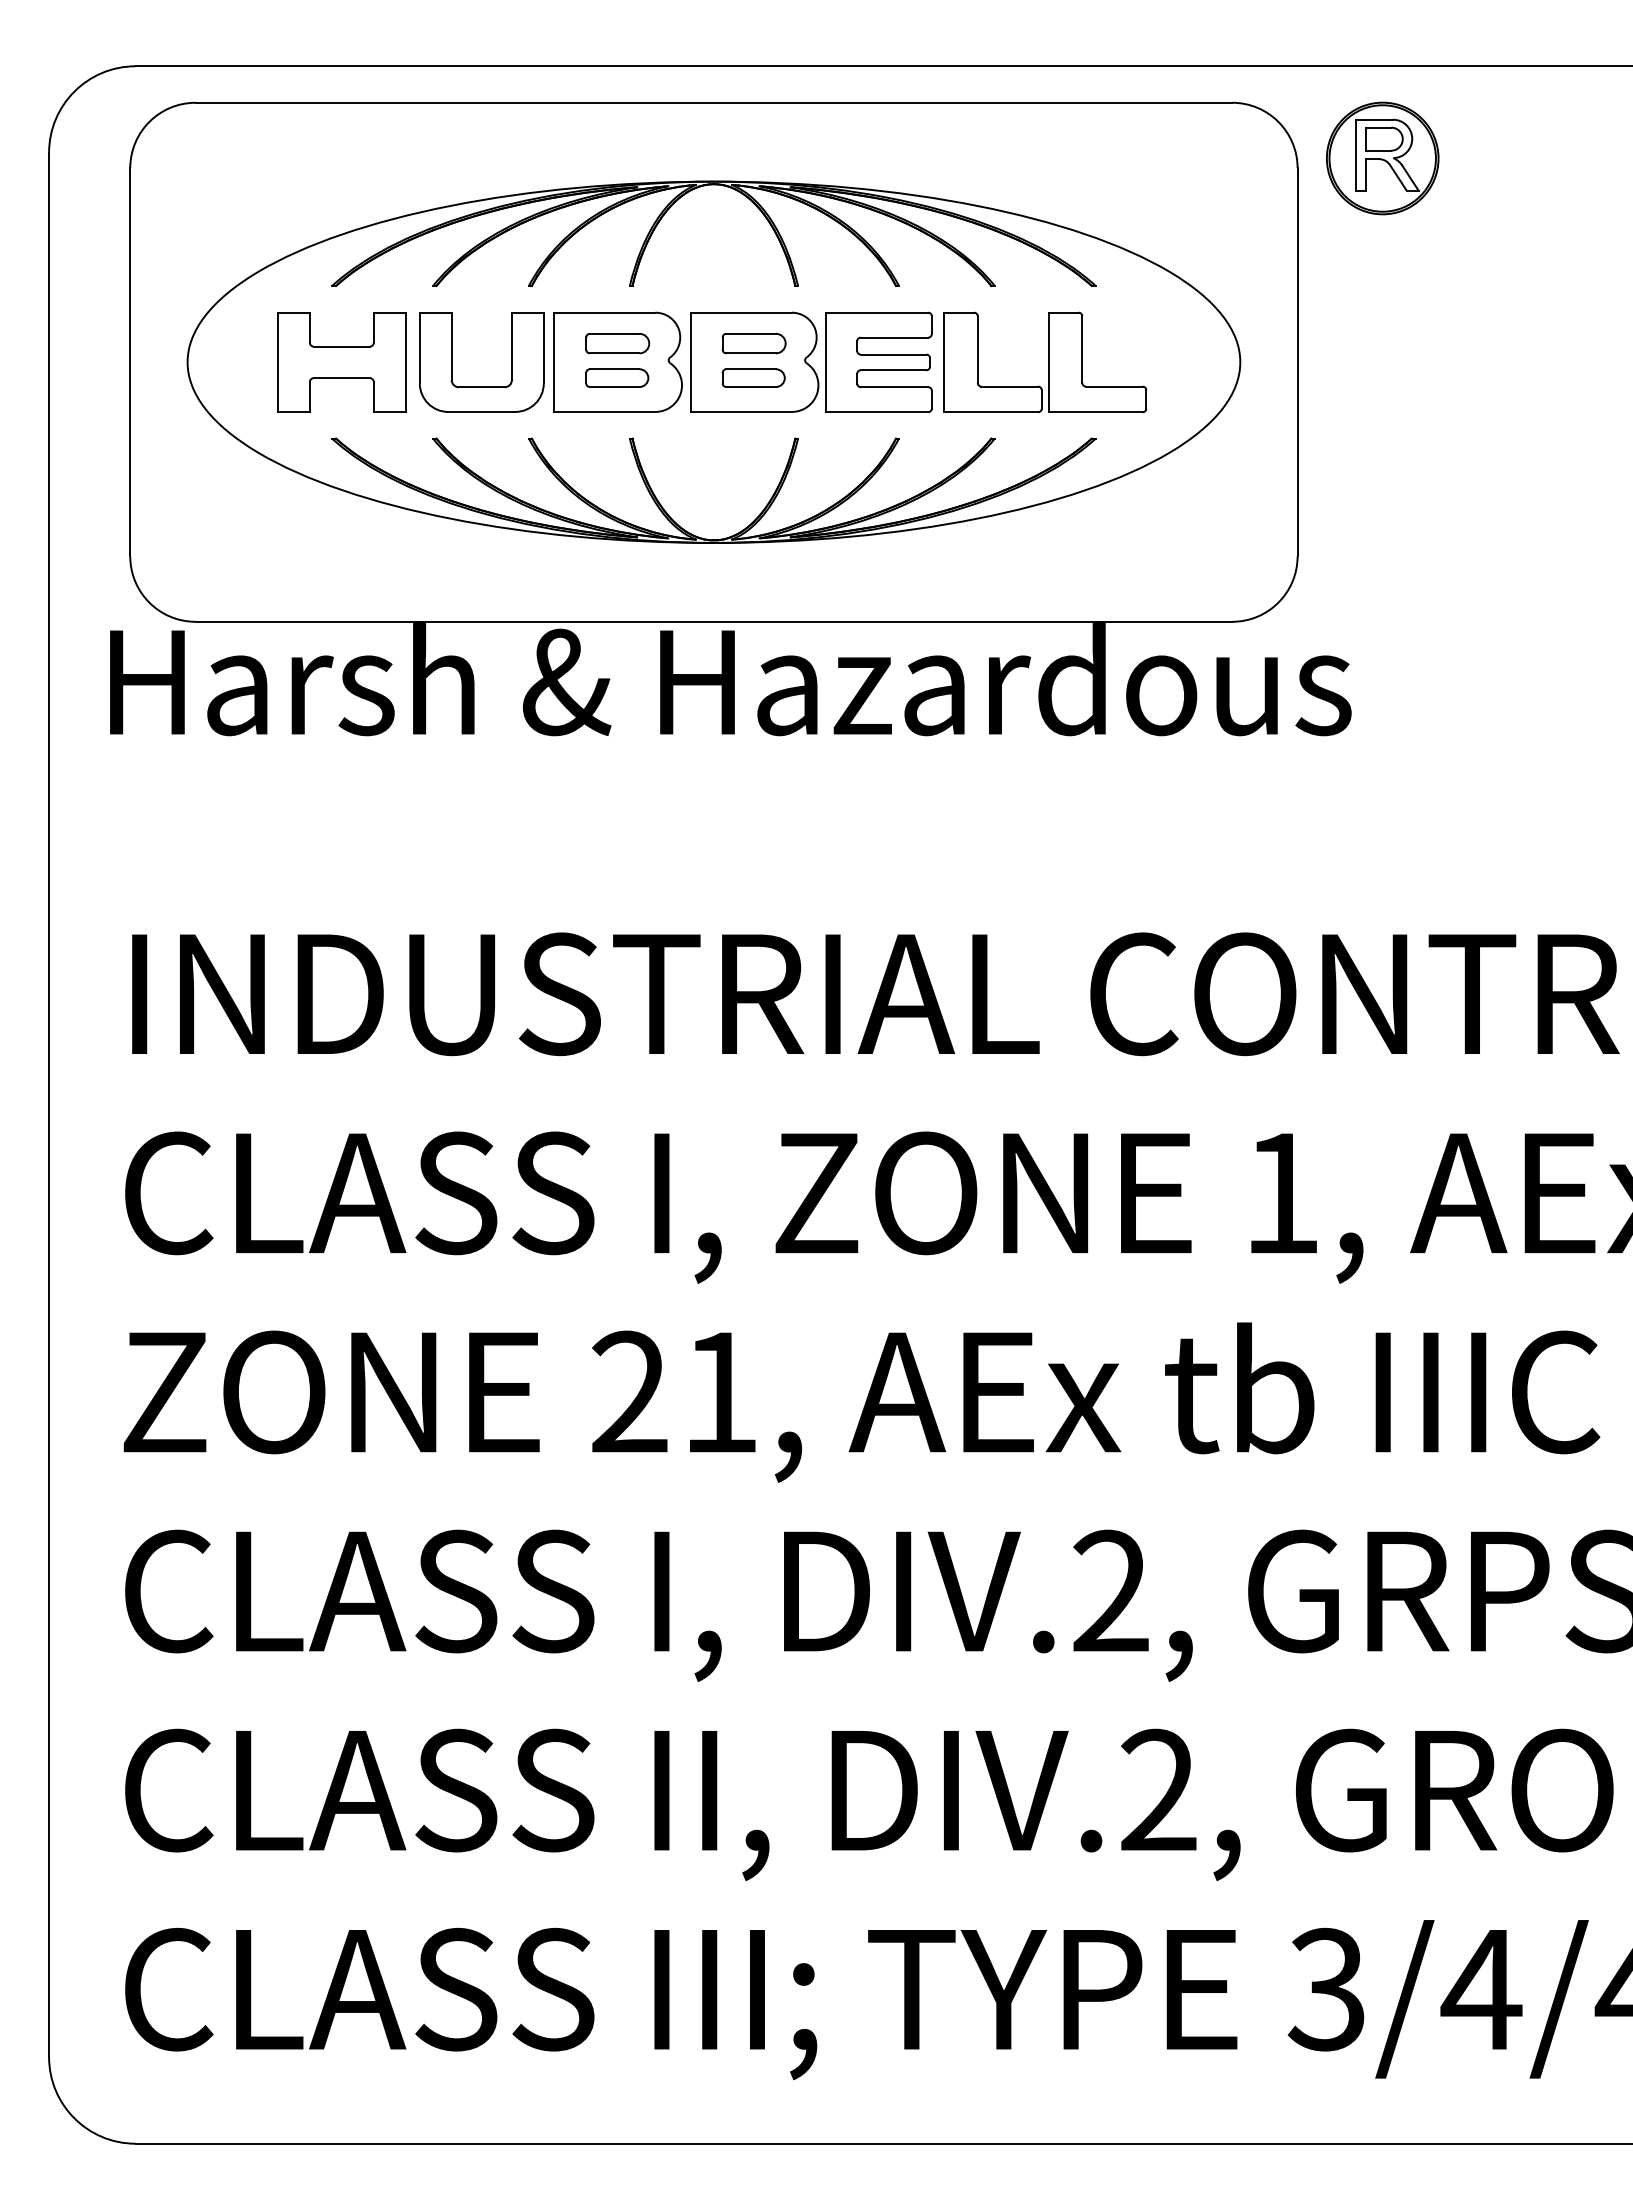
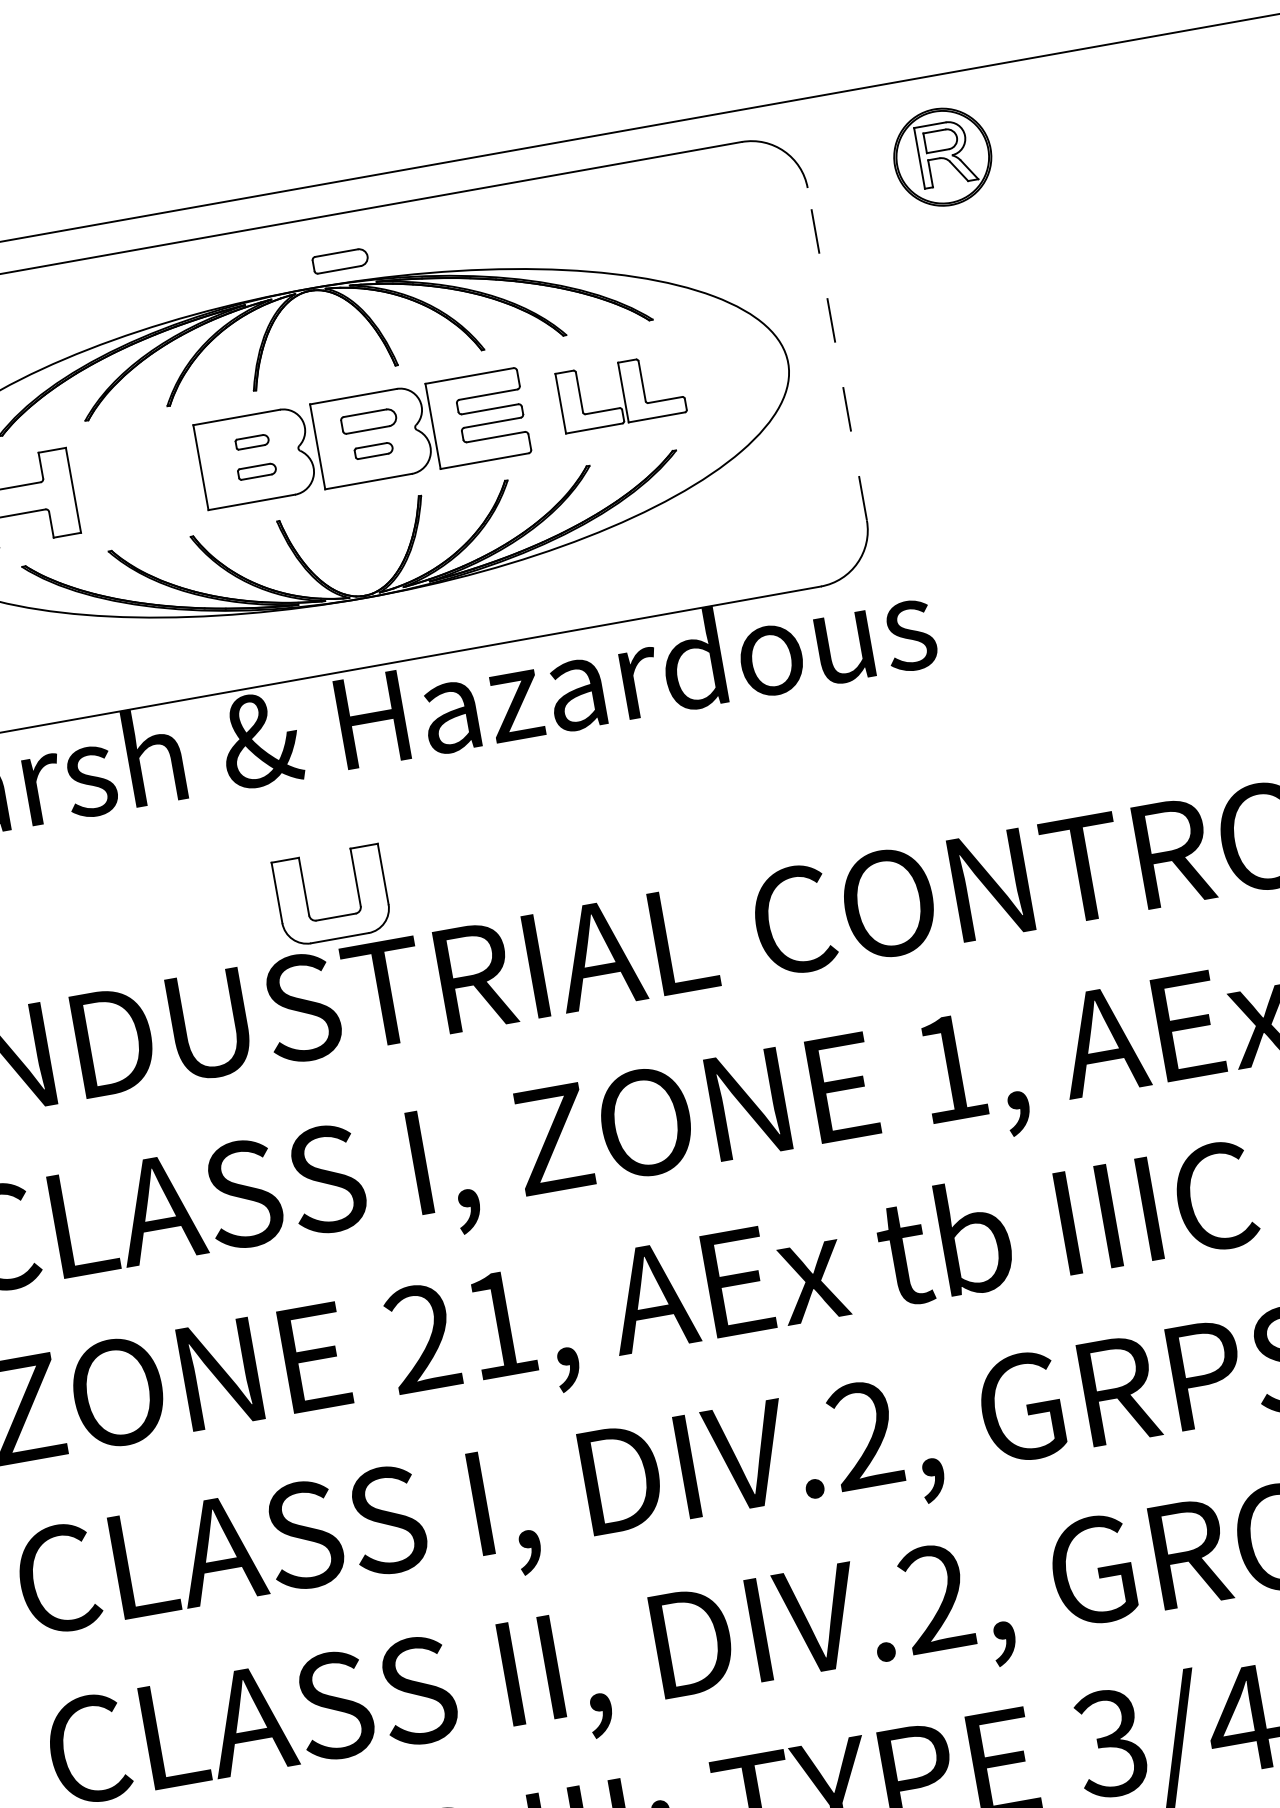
part: (753, 156) -> (339, 261), added
part: (1382, 158) -> (942, 157), moved
part: (617, 343) -> (252, 441), size x0.6
line: (1297, 361) -> (837, 353), solid -> dashed
part: (1045, 362) -> (621, 392), size x0.7
part: (617, 377) -> (257, 471), size x0.7
part: (753, 377) -> (373, 450), size x0.7
part: (481, 386) -> (335, 916), moved

